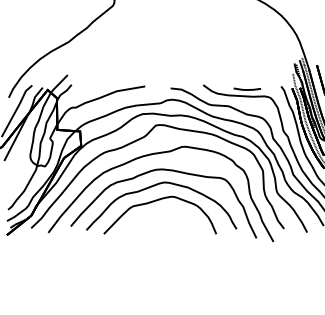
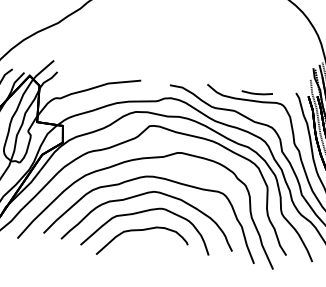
part: (157, 217) -> (143, 231), added

